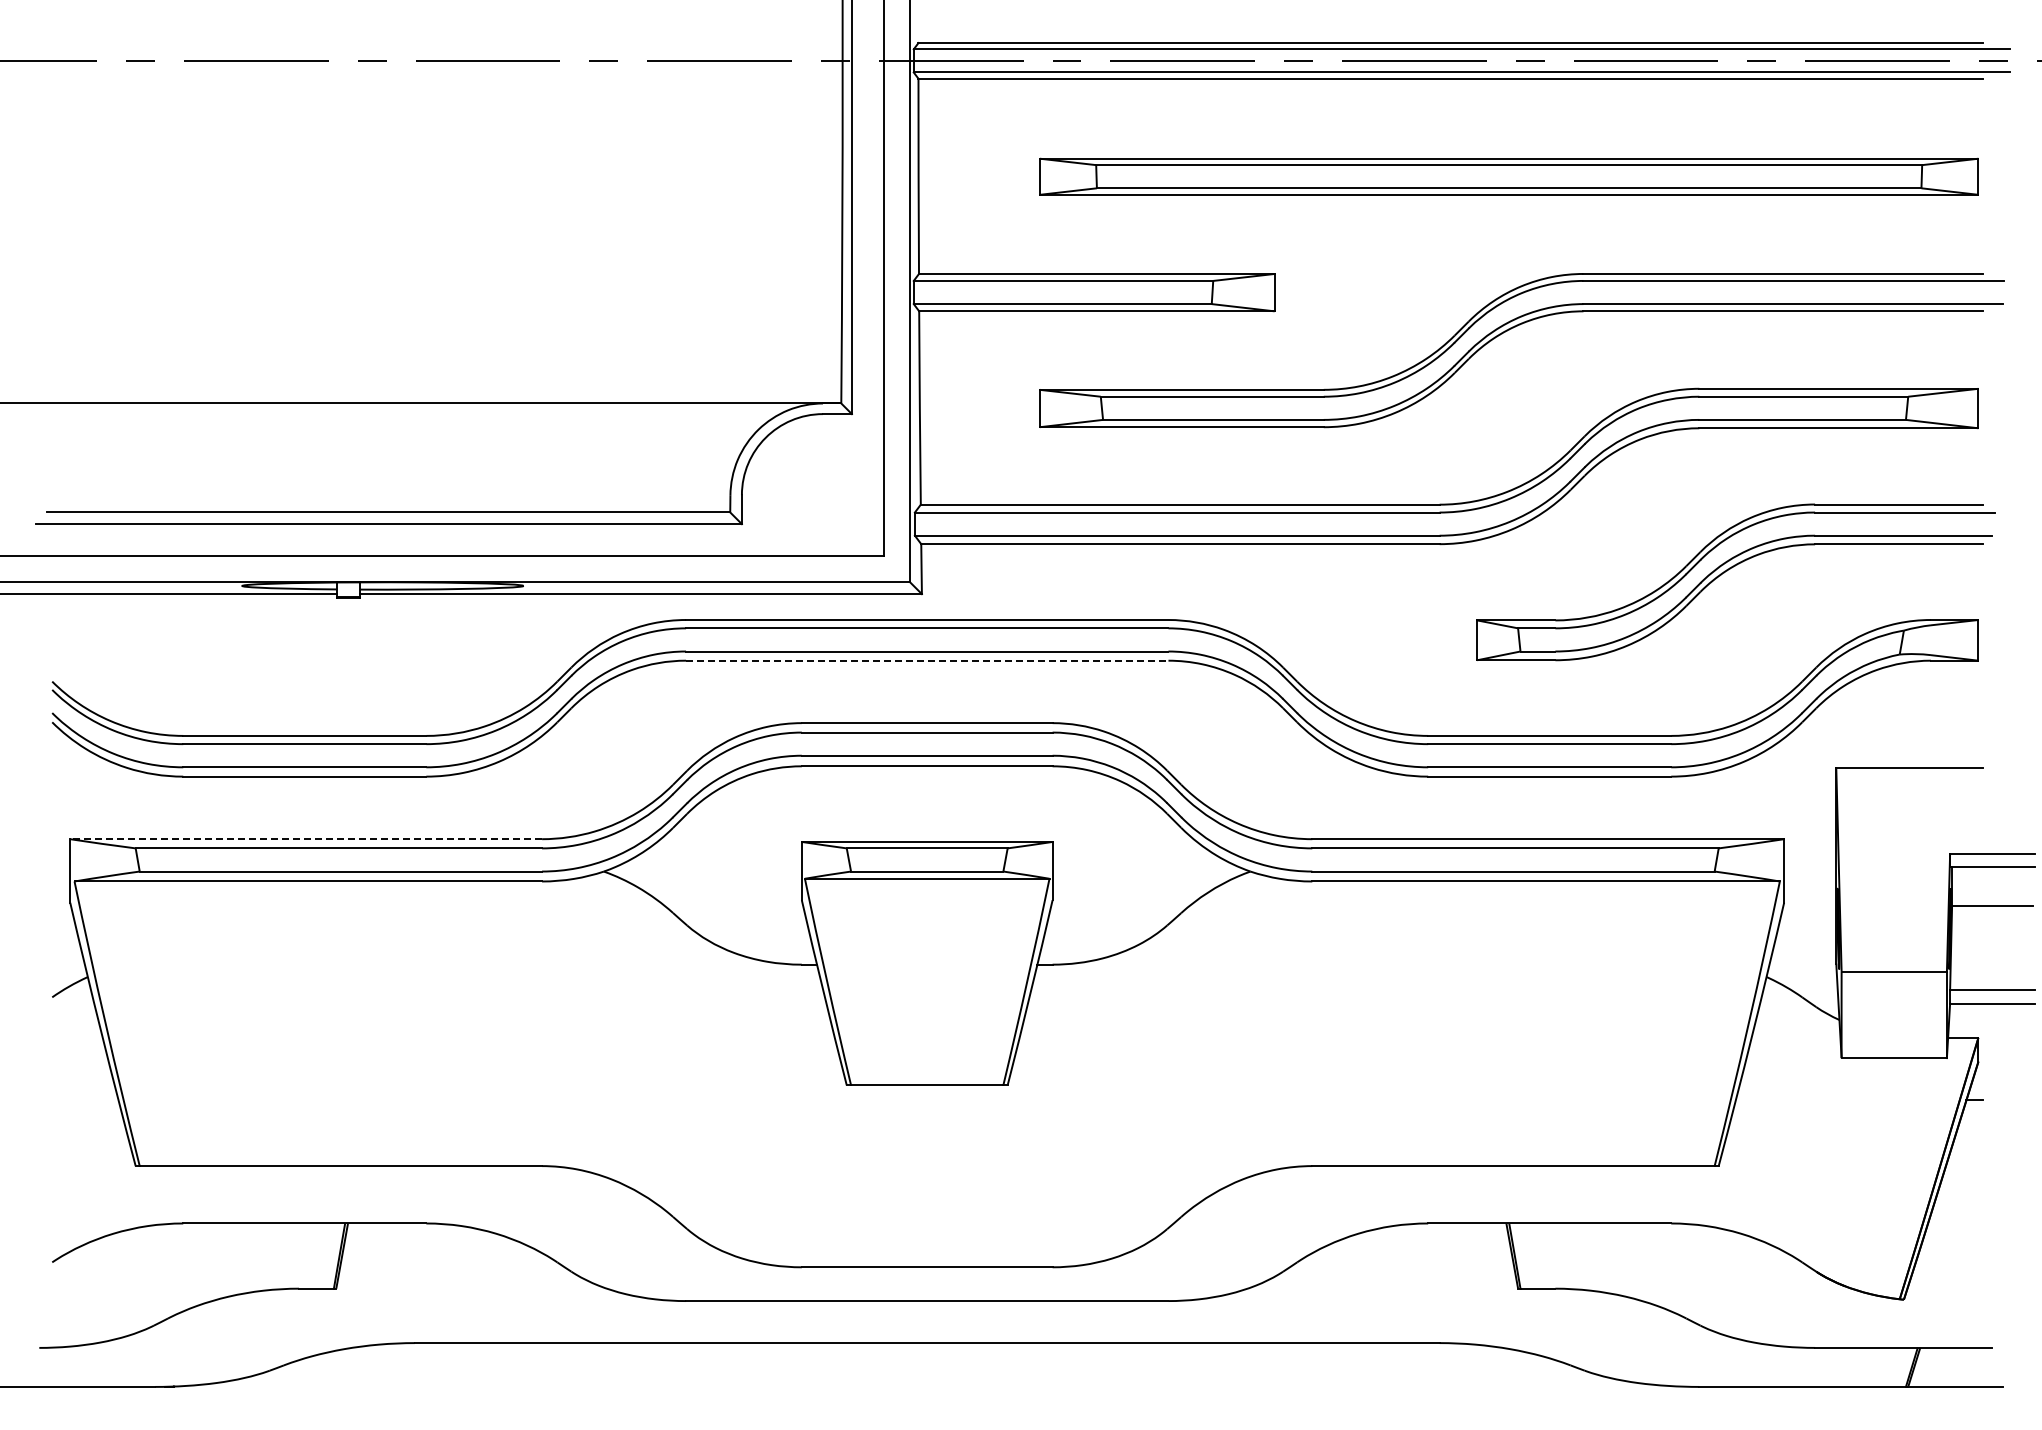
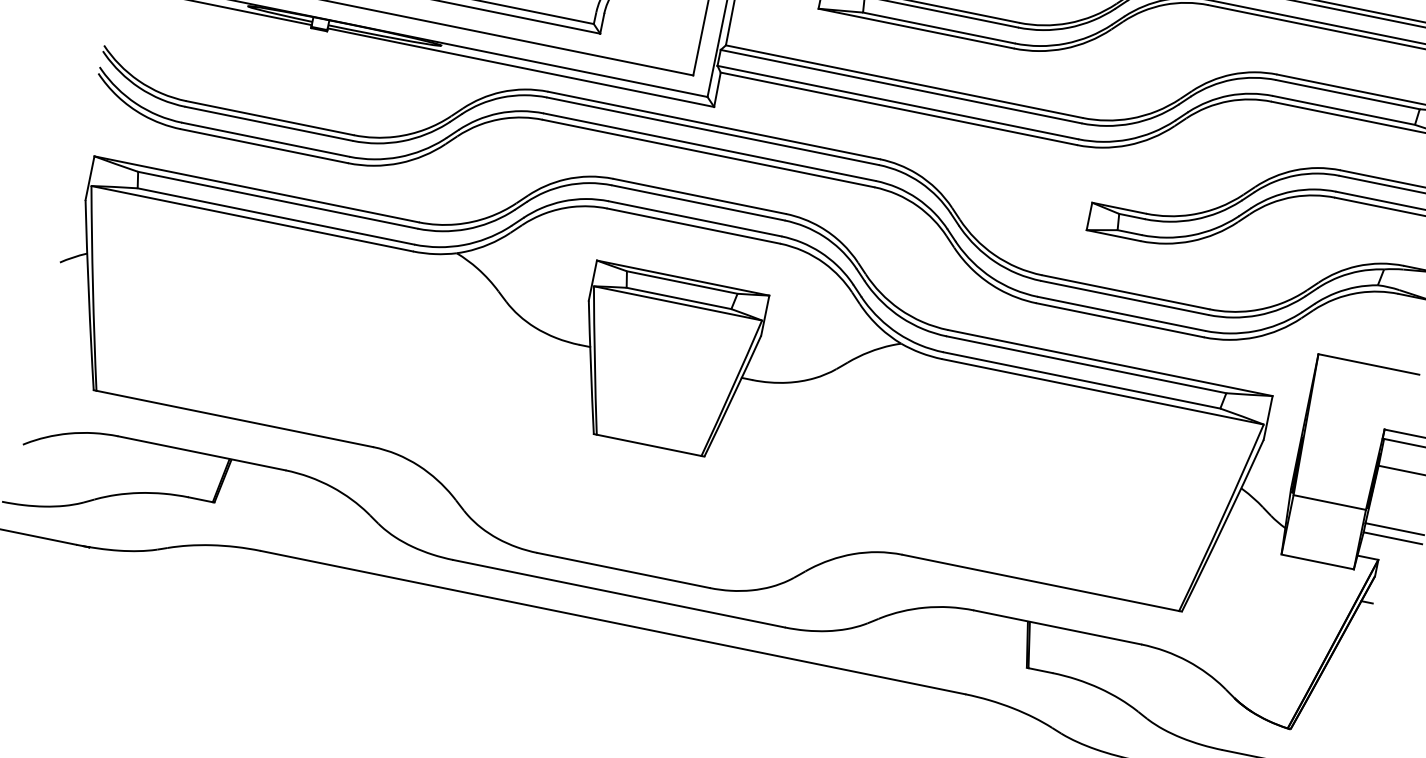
line: (927, 660) -> (708, 153), dashed -> solid
line: (306, 839) -> (256, 189), dashed -> solid

